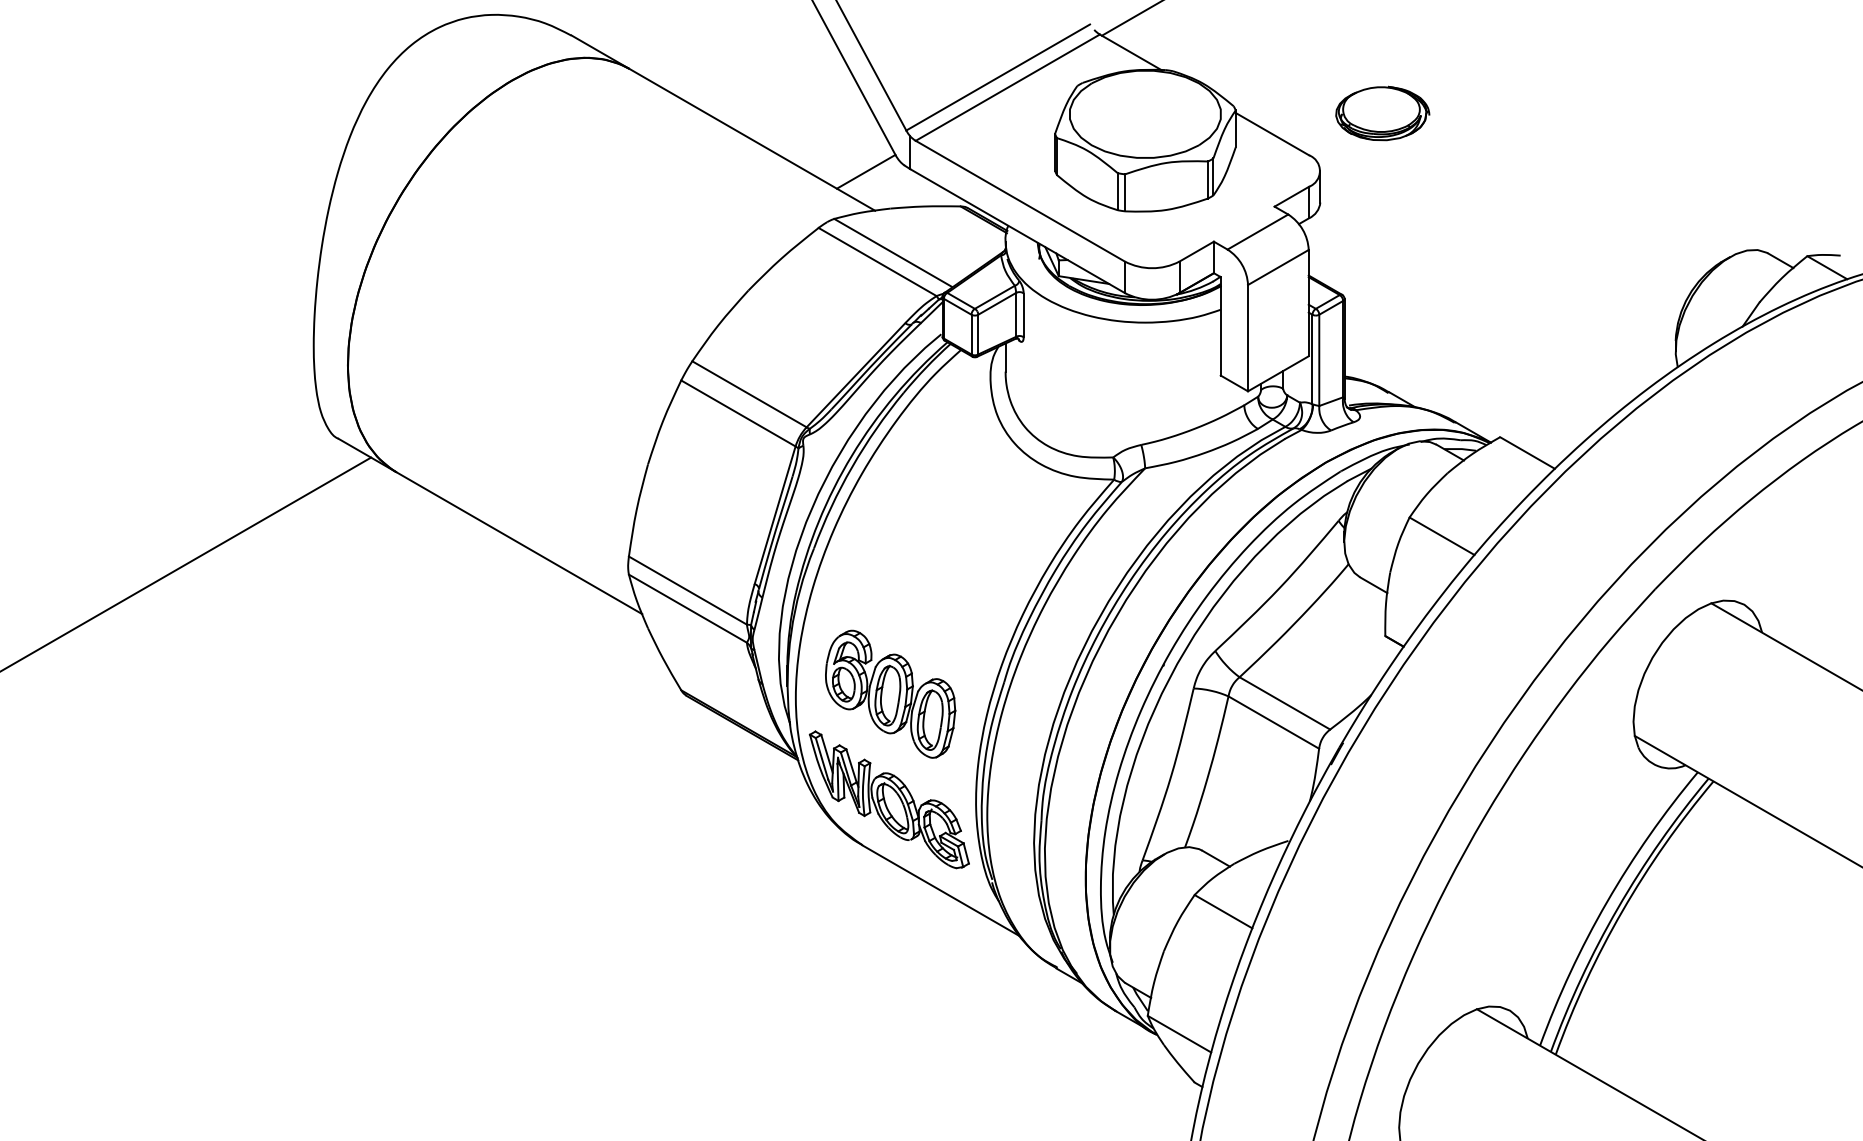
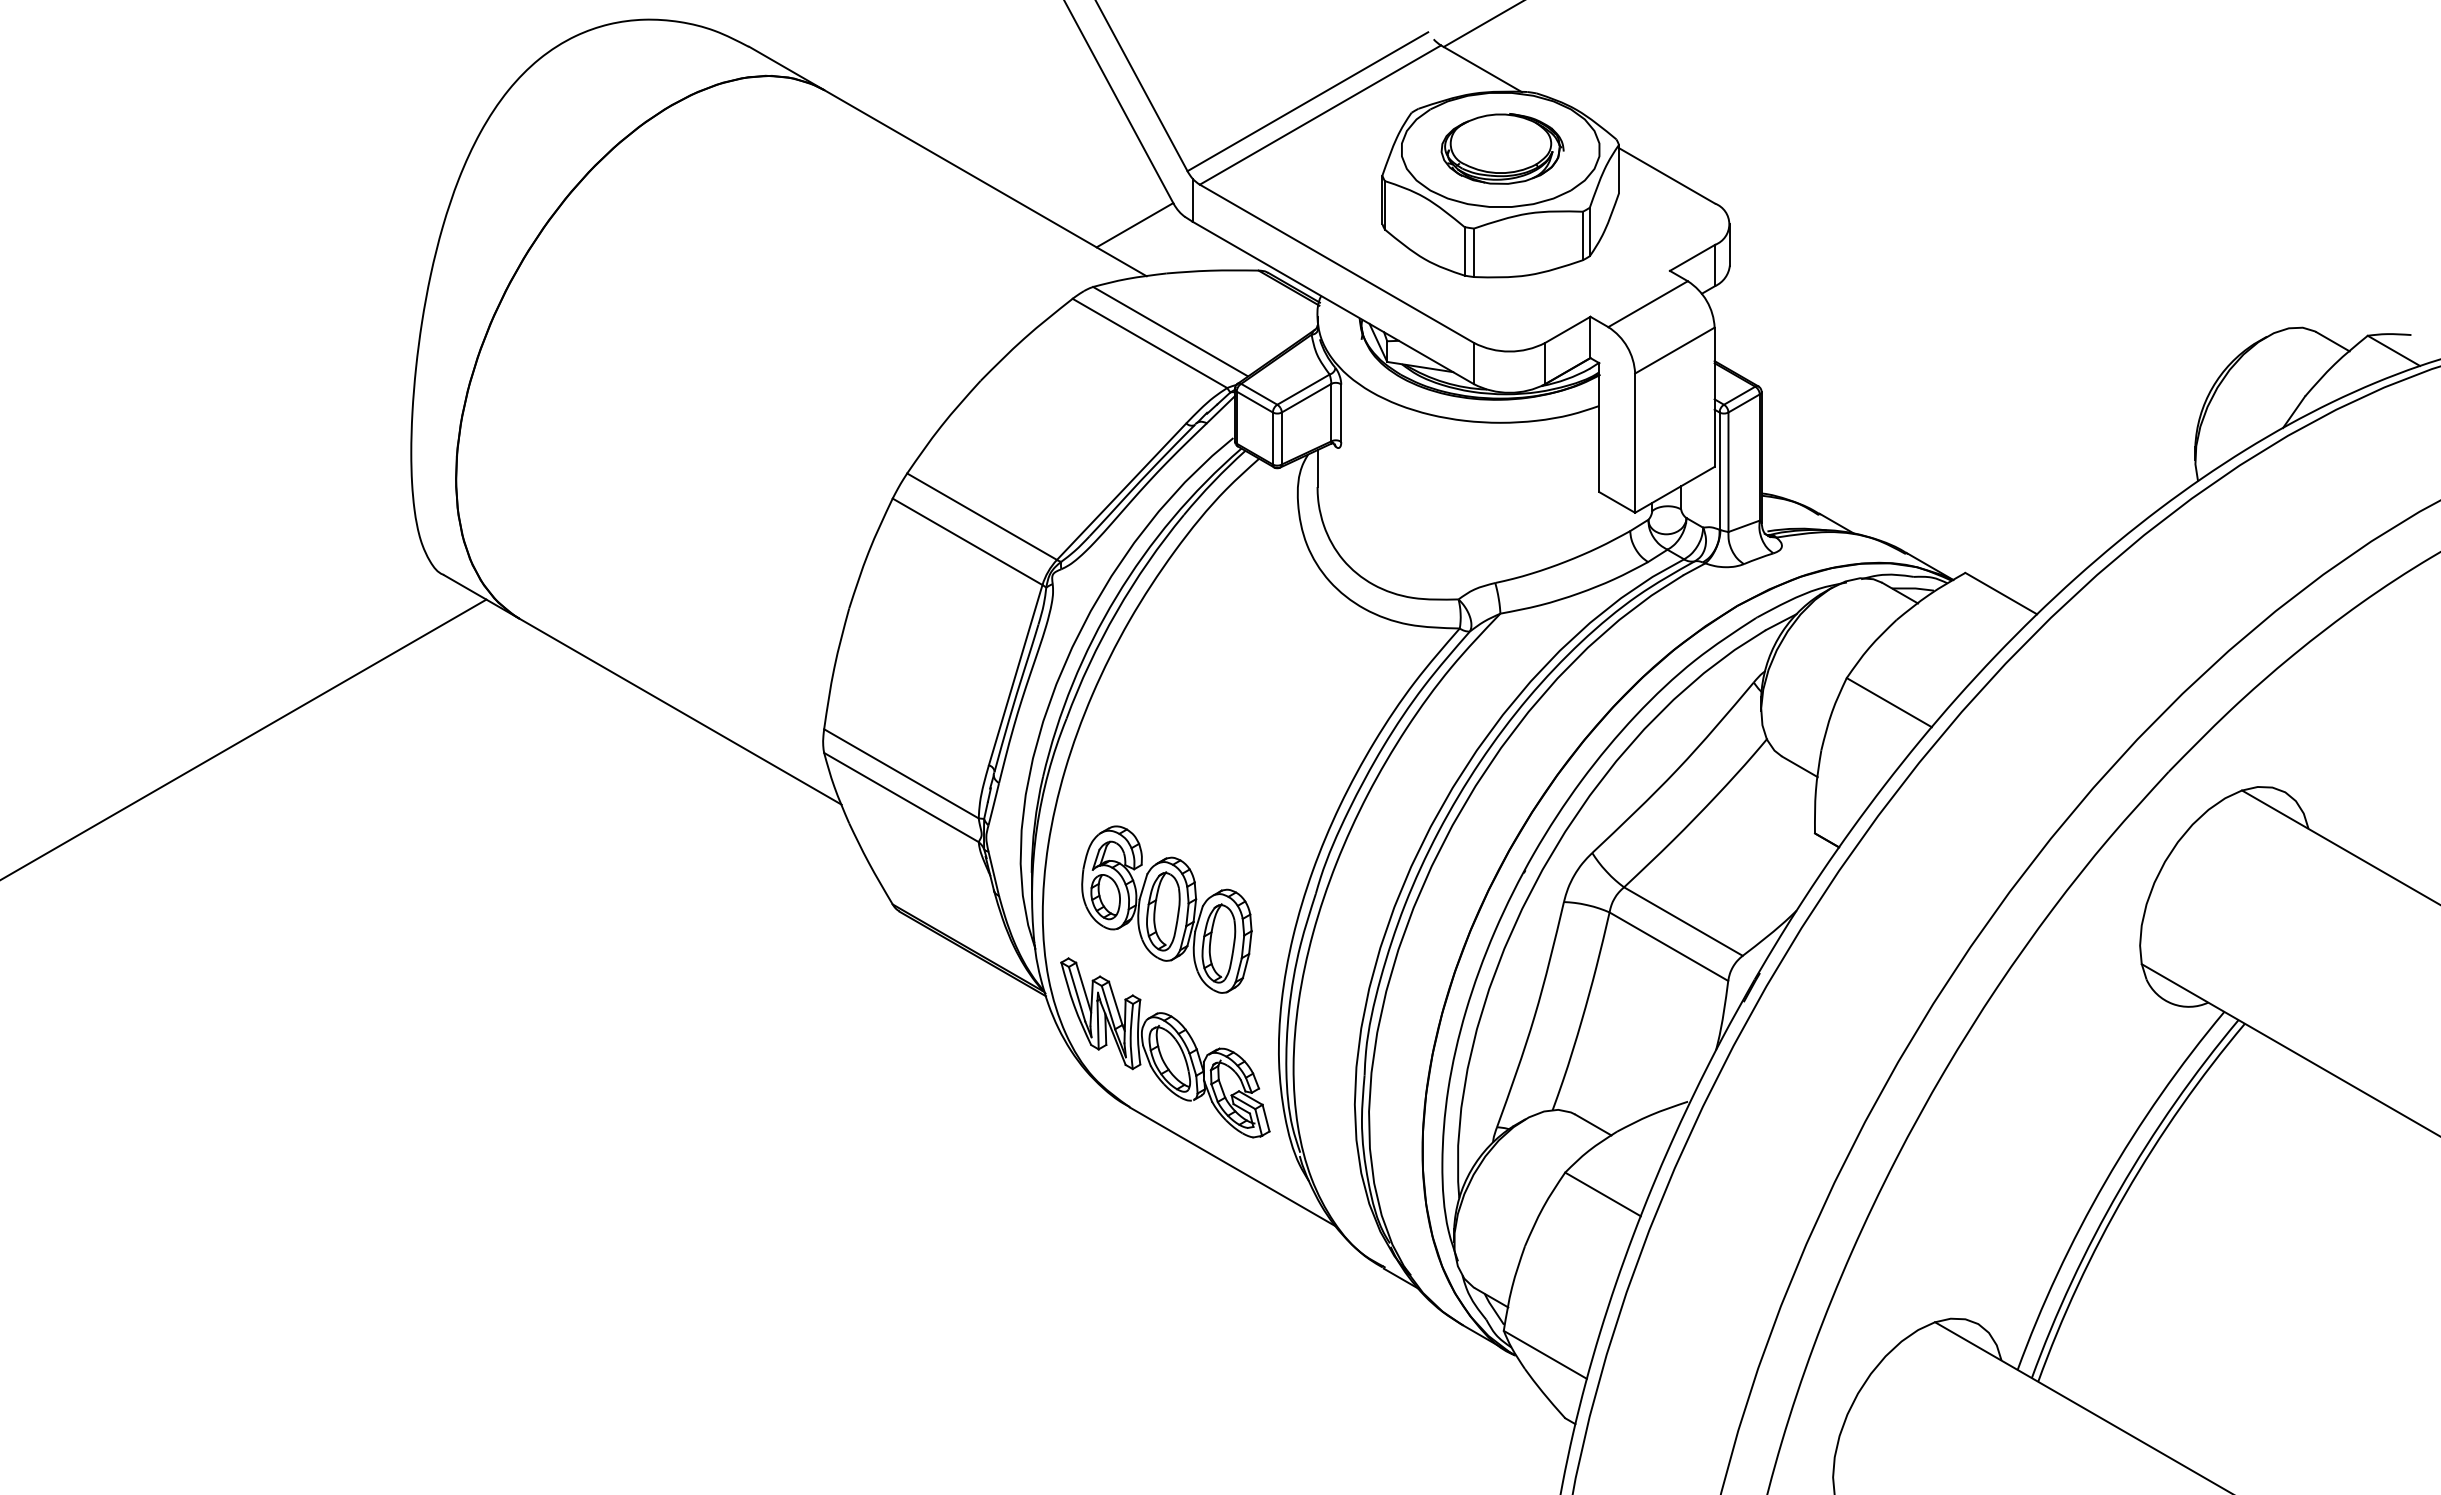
part: (1382, 113) -> (1502, 148), moved

